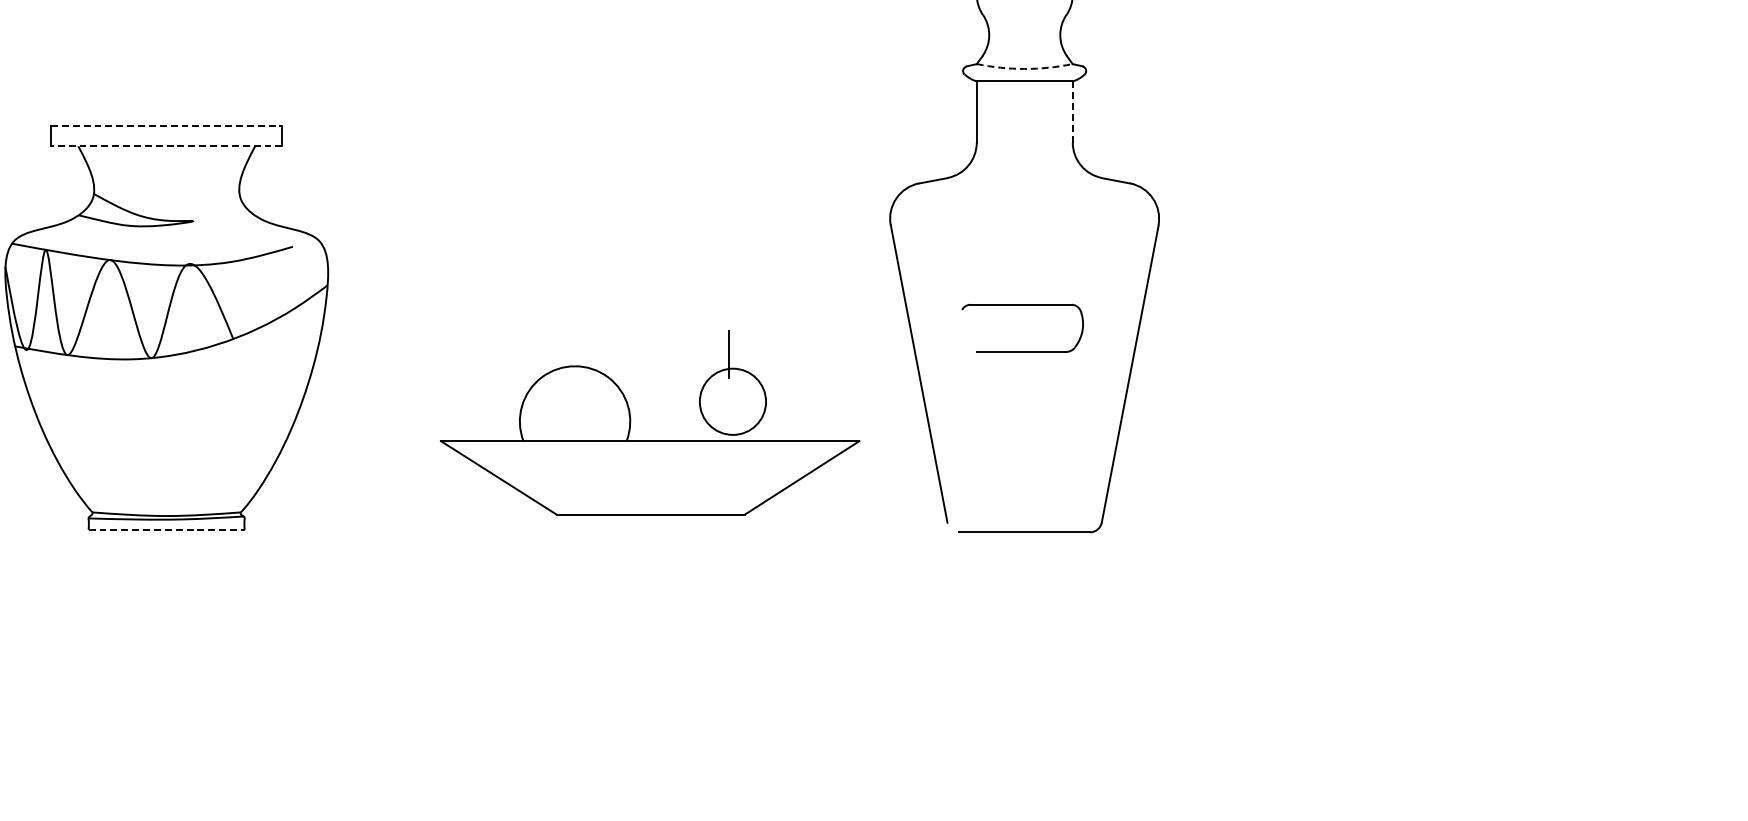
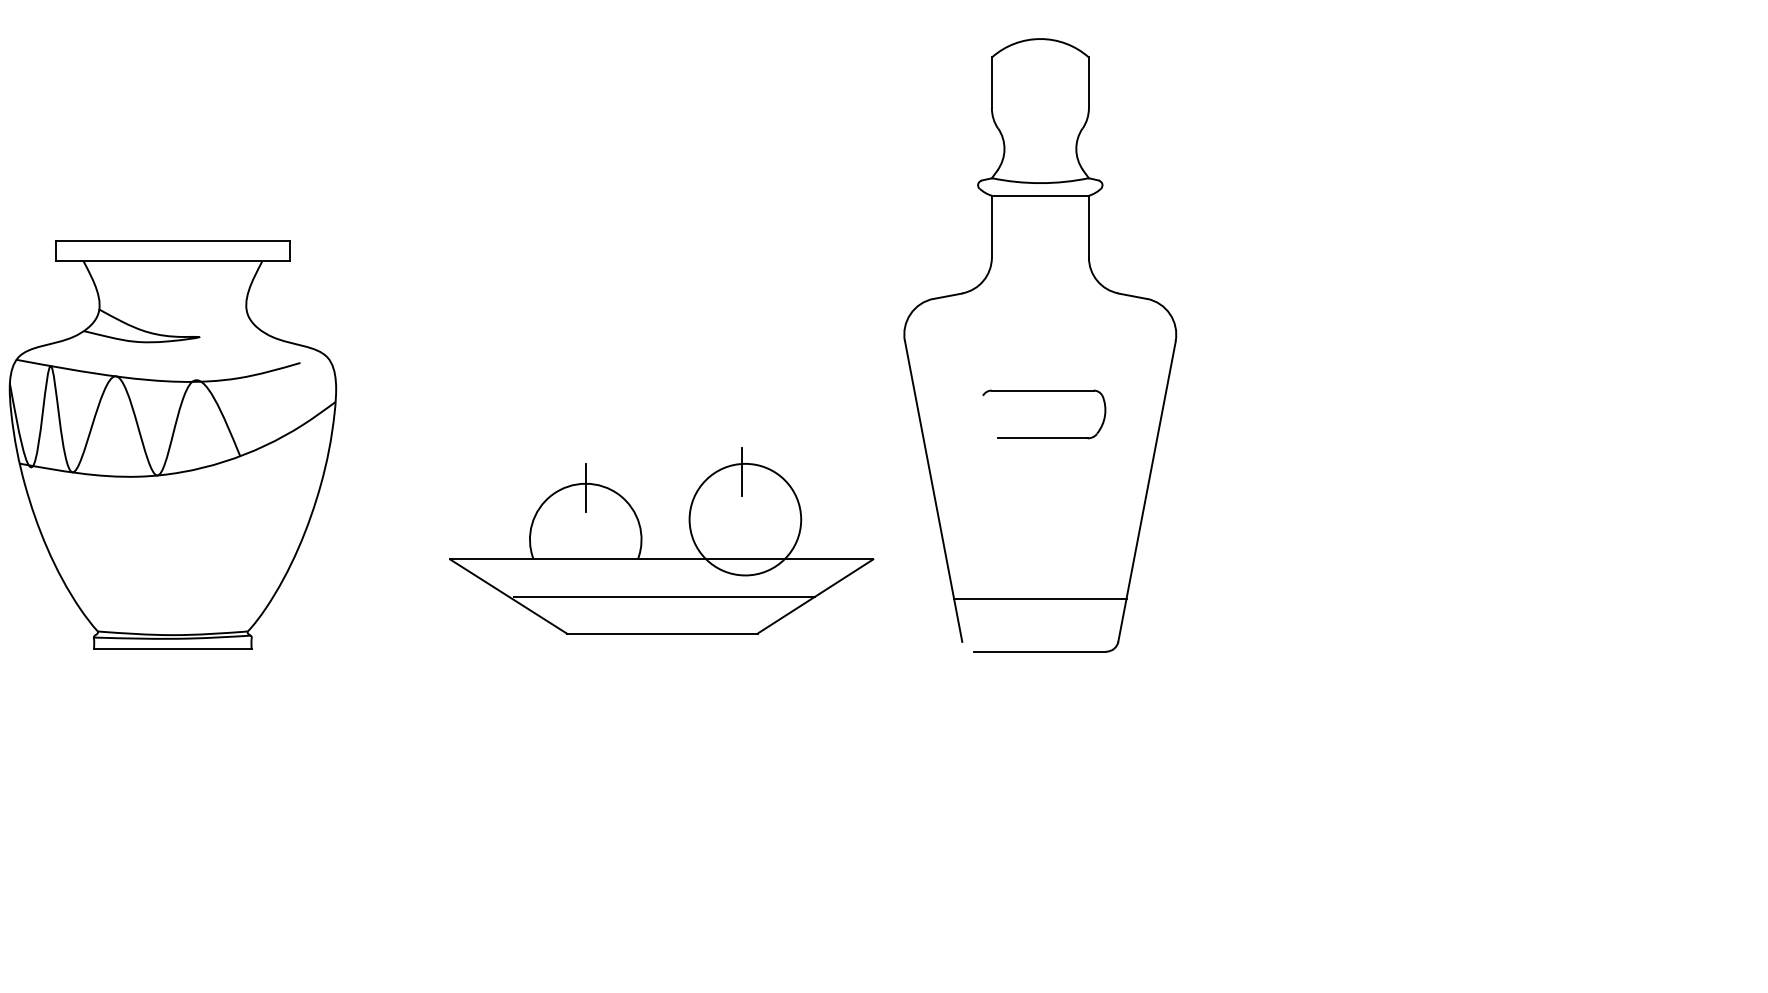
arc: (1024, 69) -> (1040, 183), dashed -> solid
line: (1072, 111) -> (1088, 226), dashed -> solid
line: (166, 125) -> (172, 240), dashed -> solid
line: (166, 146) -> (172, 261), dashed -> solid
part: (1022, 305) -> (1044, 391), moved
line: (574, 369) -> (585, 487), added
circle: (733, 401) -> (745, 519), size x1.67
line: (652, 477) -> (664, 596), added
line: (1024, 479) -> (1040, 598), added
line: (166, 530) -> (172, 649), dashed -> solid

